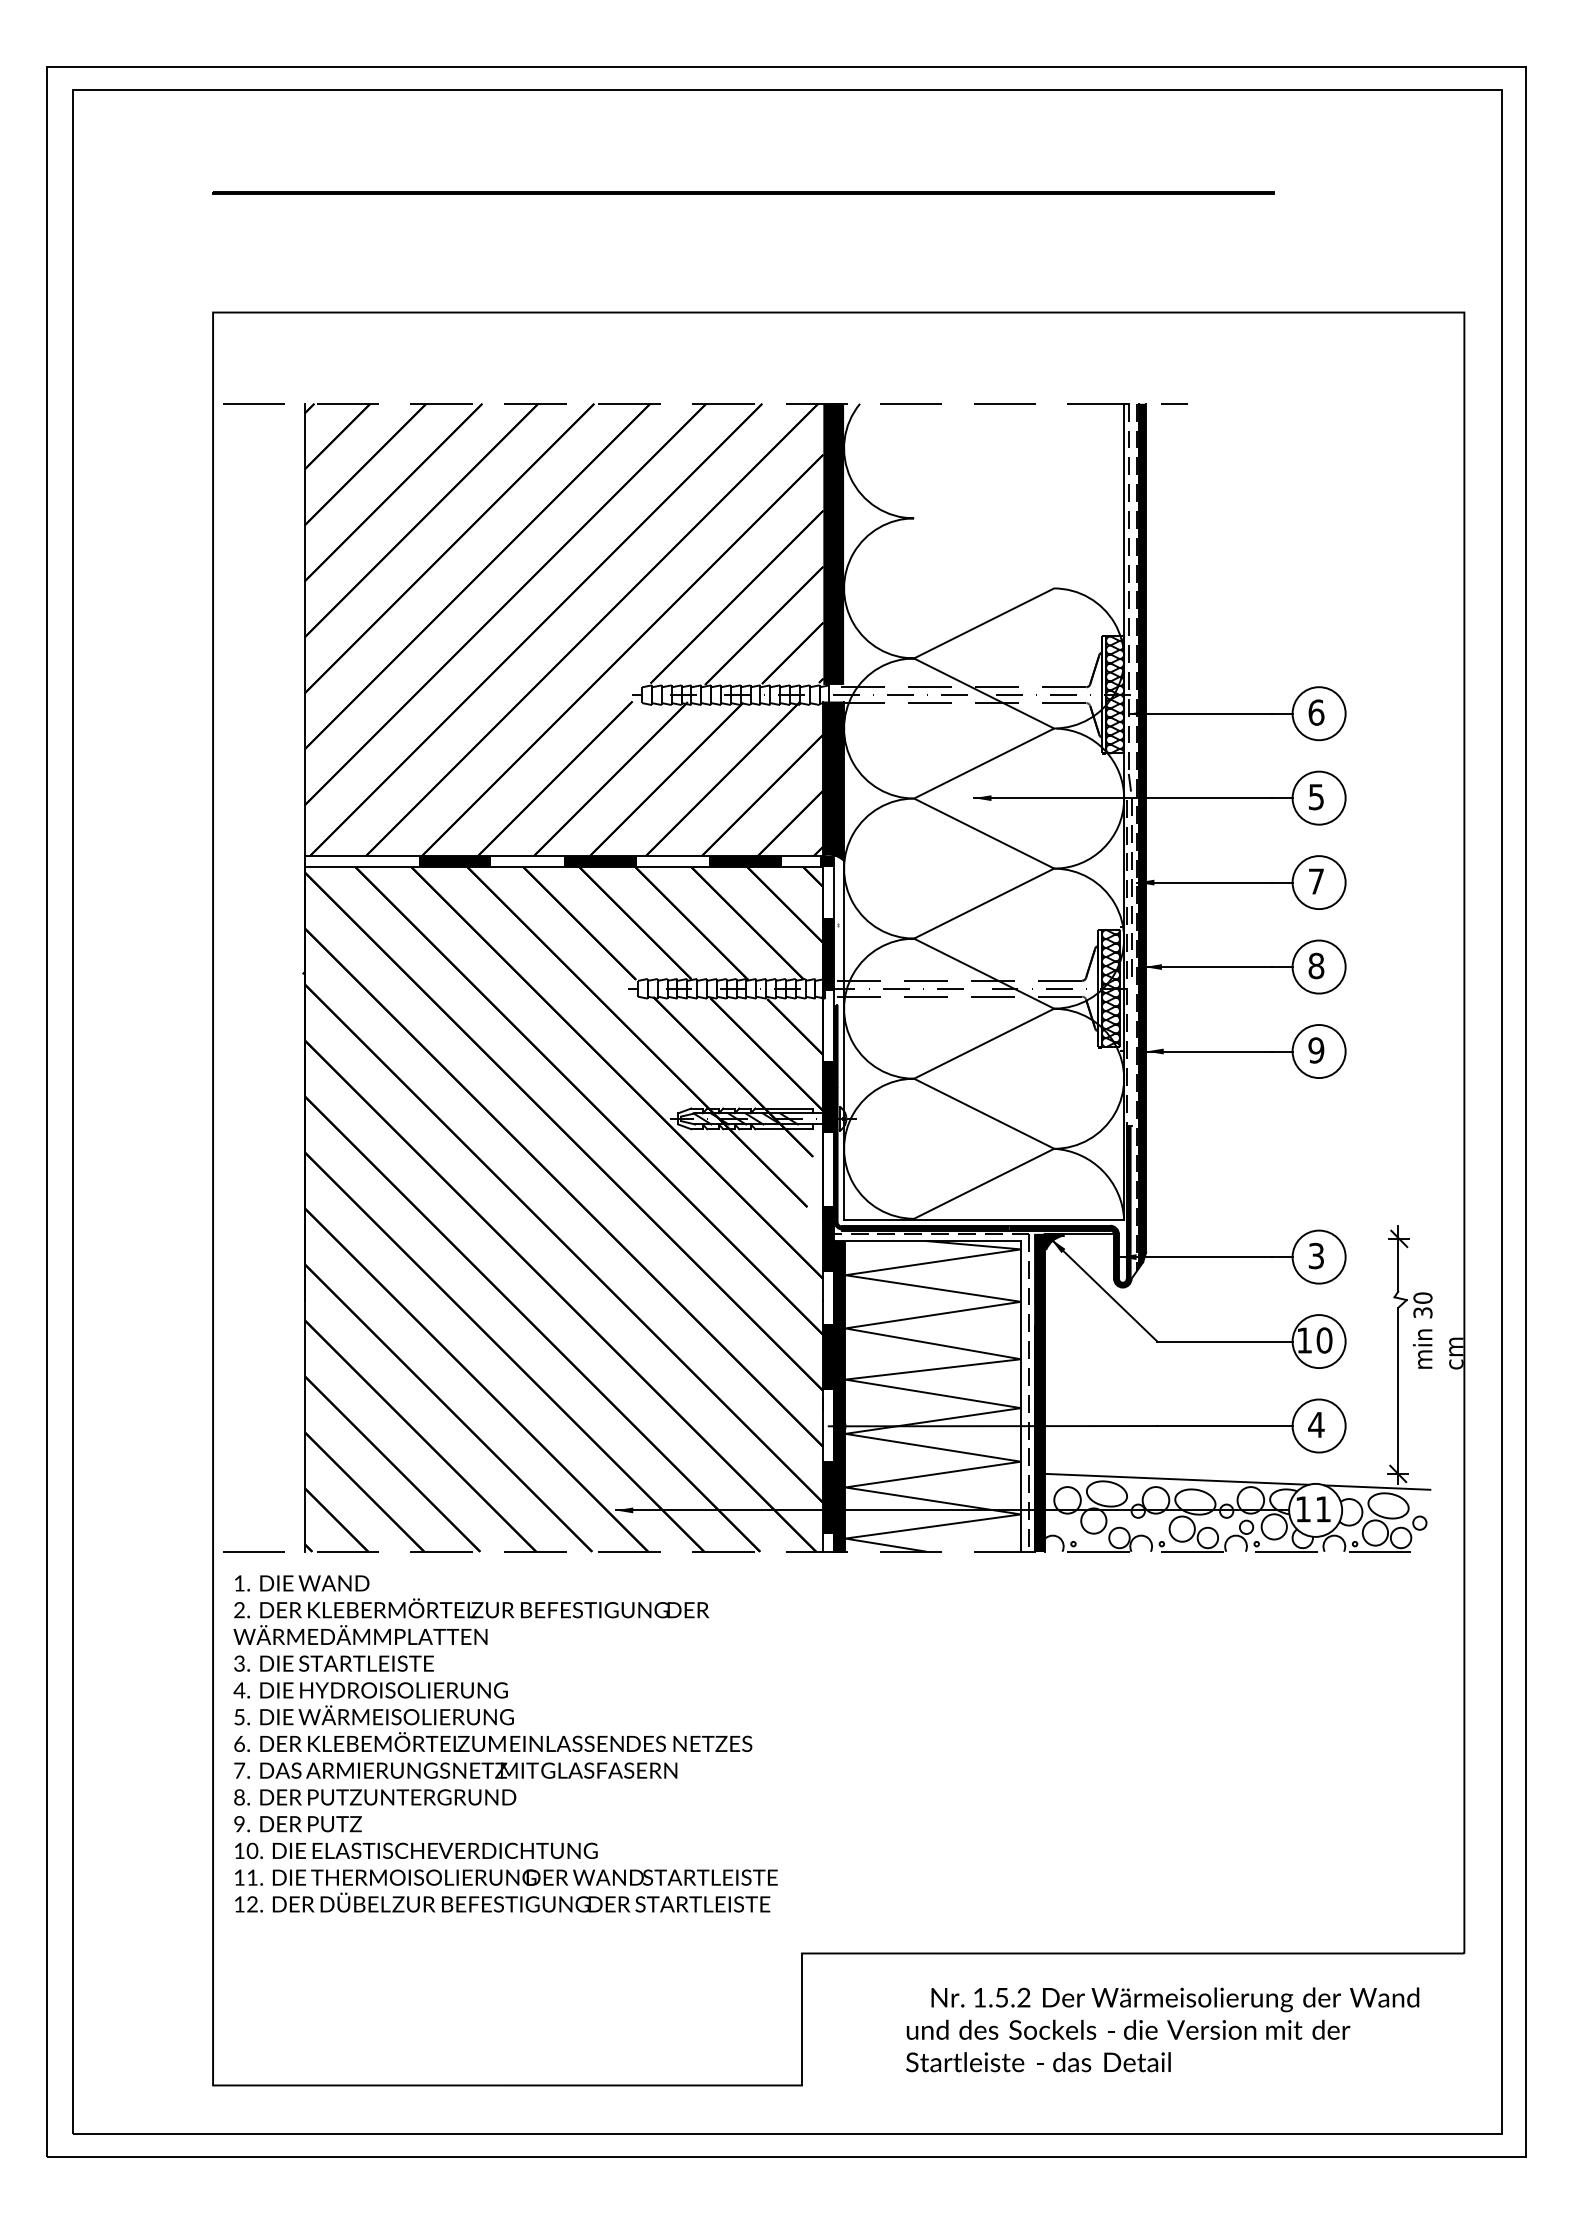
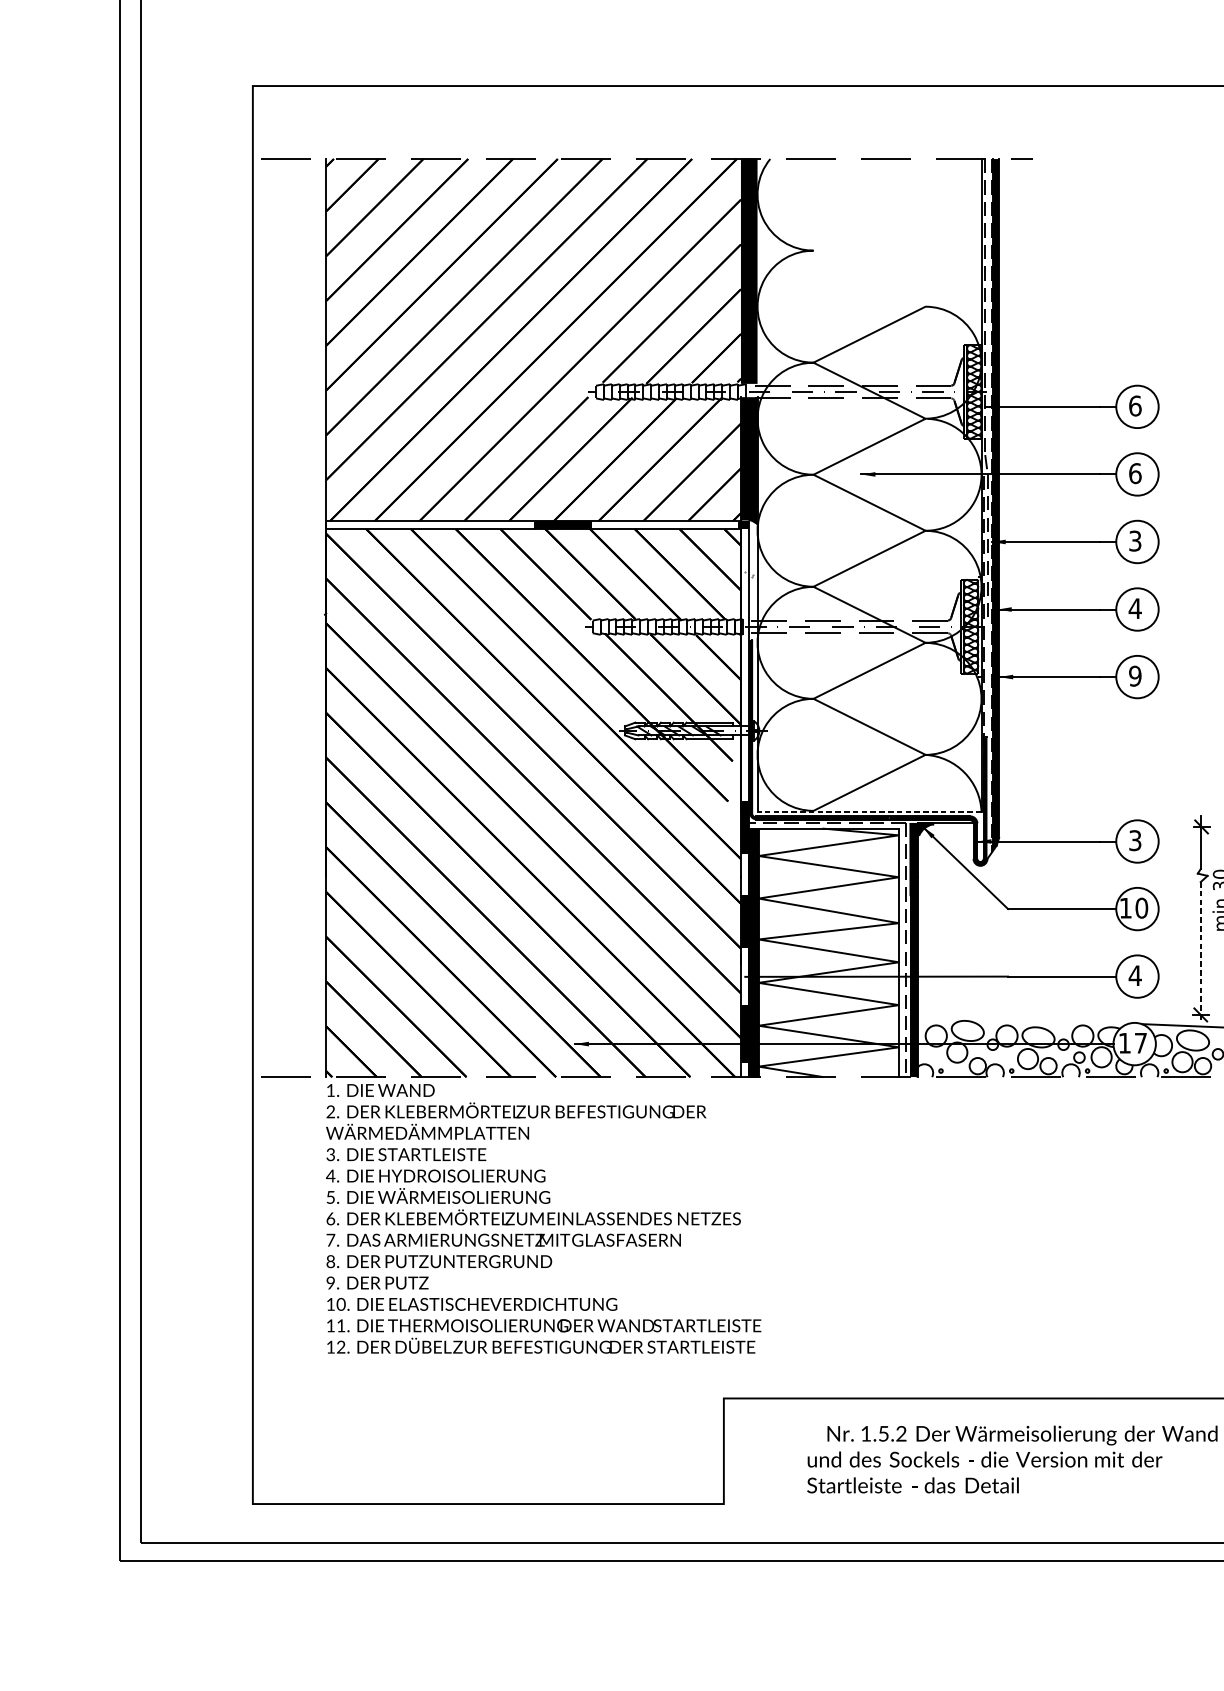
text: (1316, 796) -> (1135, 473), 5 -> 6
fill: (454, 861) -> (445, 525), removed
fill: (745, 861) -> (678, 525), removed
text: (1315, 881) -> (1134, 541), 7 -> 3
fill: (828, 953) -> (745, 598), removed
text: (1316, 965) -> (1135, 608), 8 -> 4
fill: (828, 1096) -> (745, 713), removed
line: (983, 1220) -> (869, 812), solid -> dashed
line: (1398, 1396) -> (1200, 952), solid -> dashed
line: (1177, 1478) -> (1024, 1018), removed
text: (1323, 1509) -> (1140, 1043), 11 -> 17
text: (505, 1743) -> (543, 1218), moved

